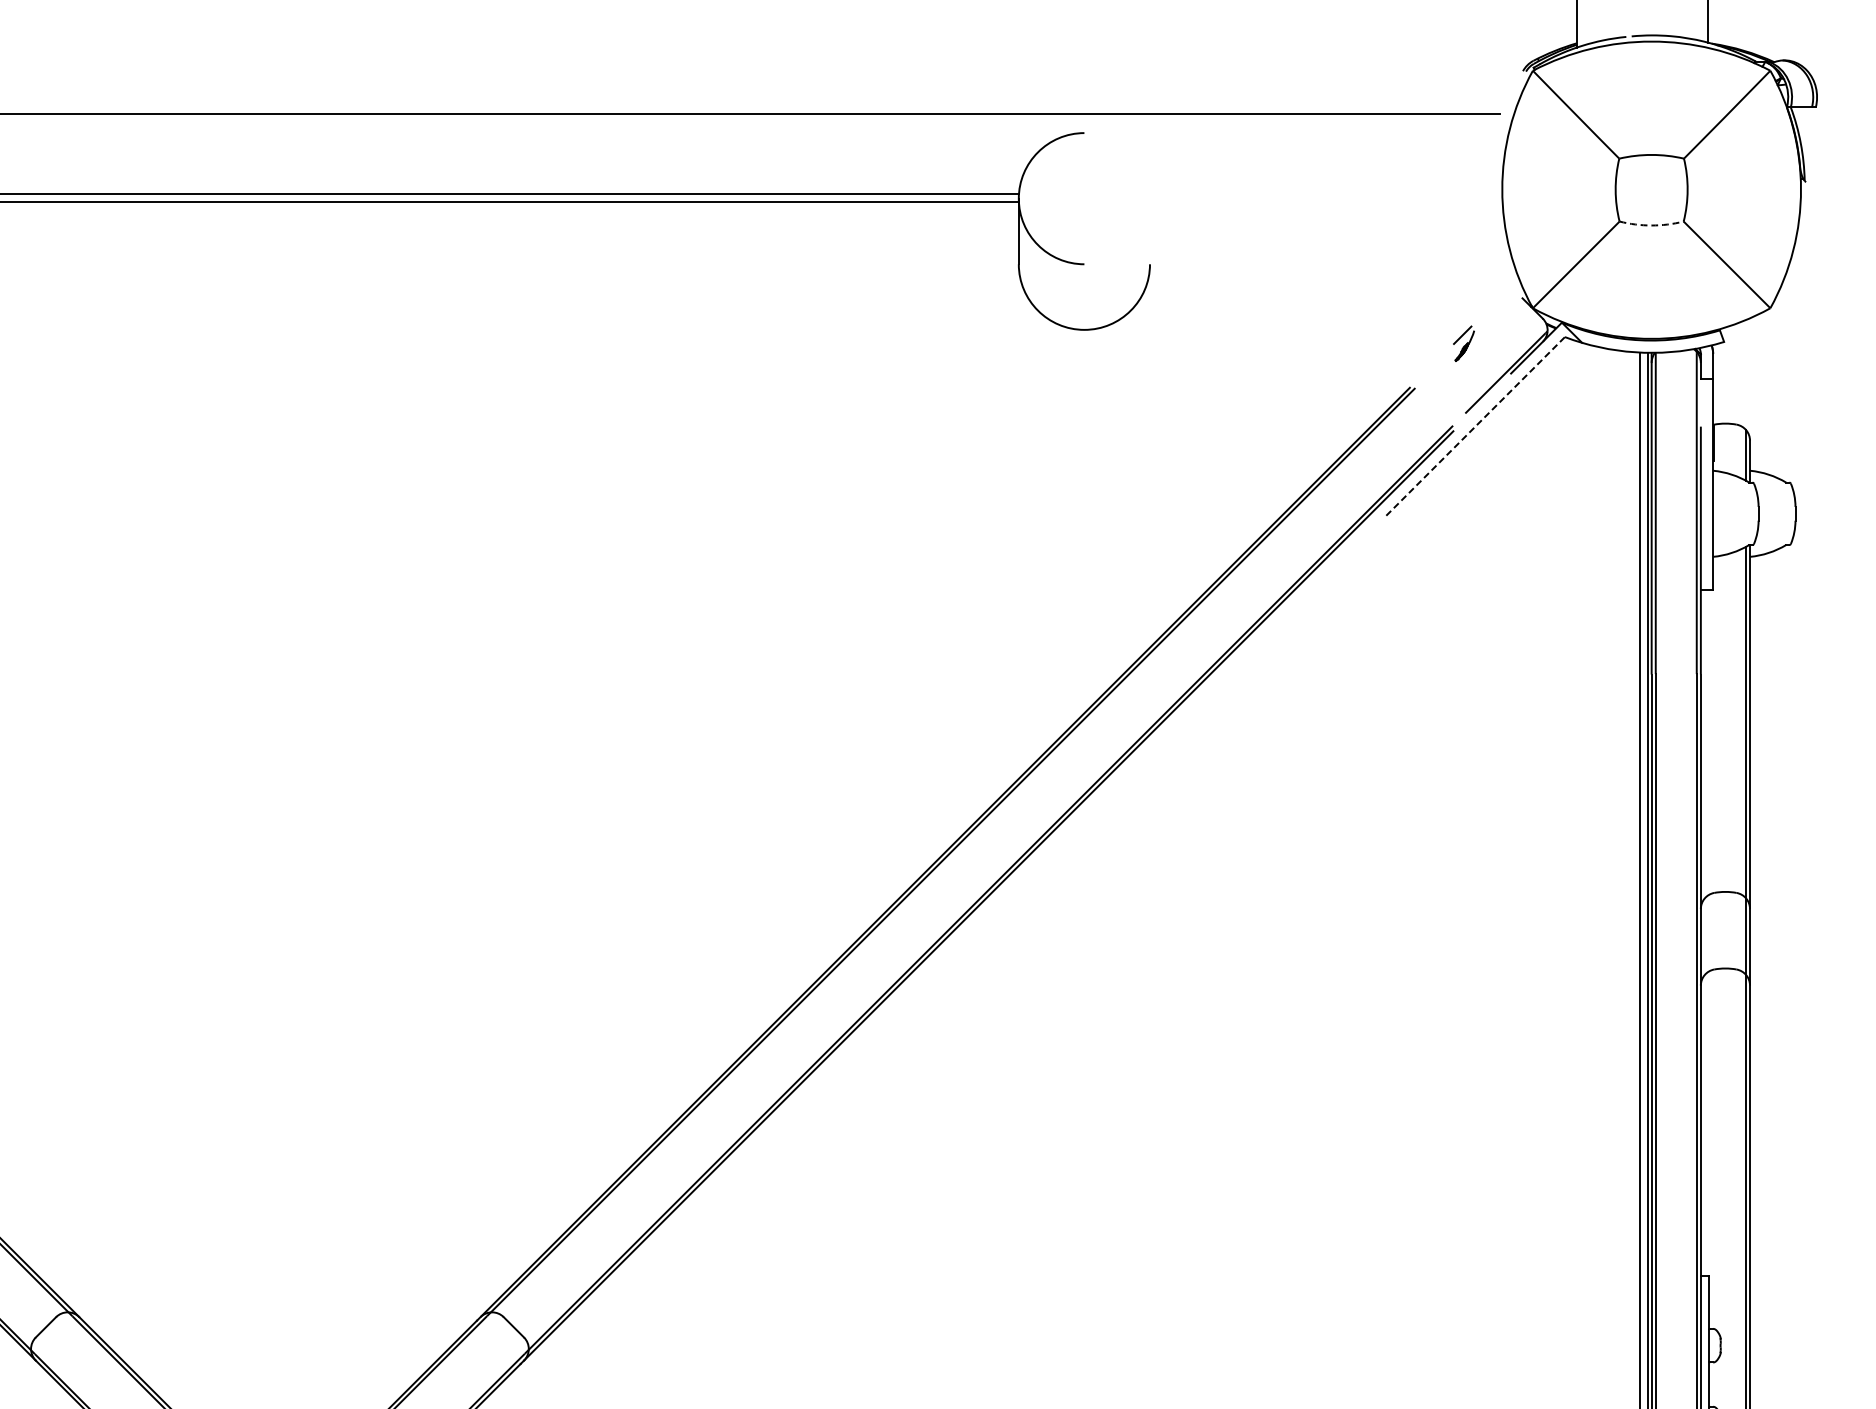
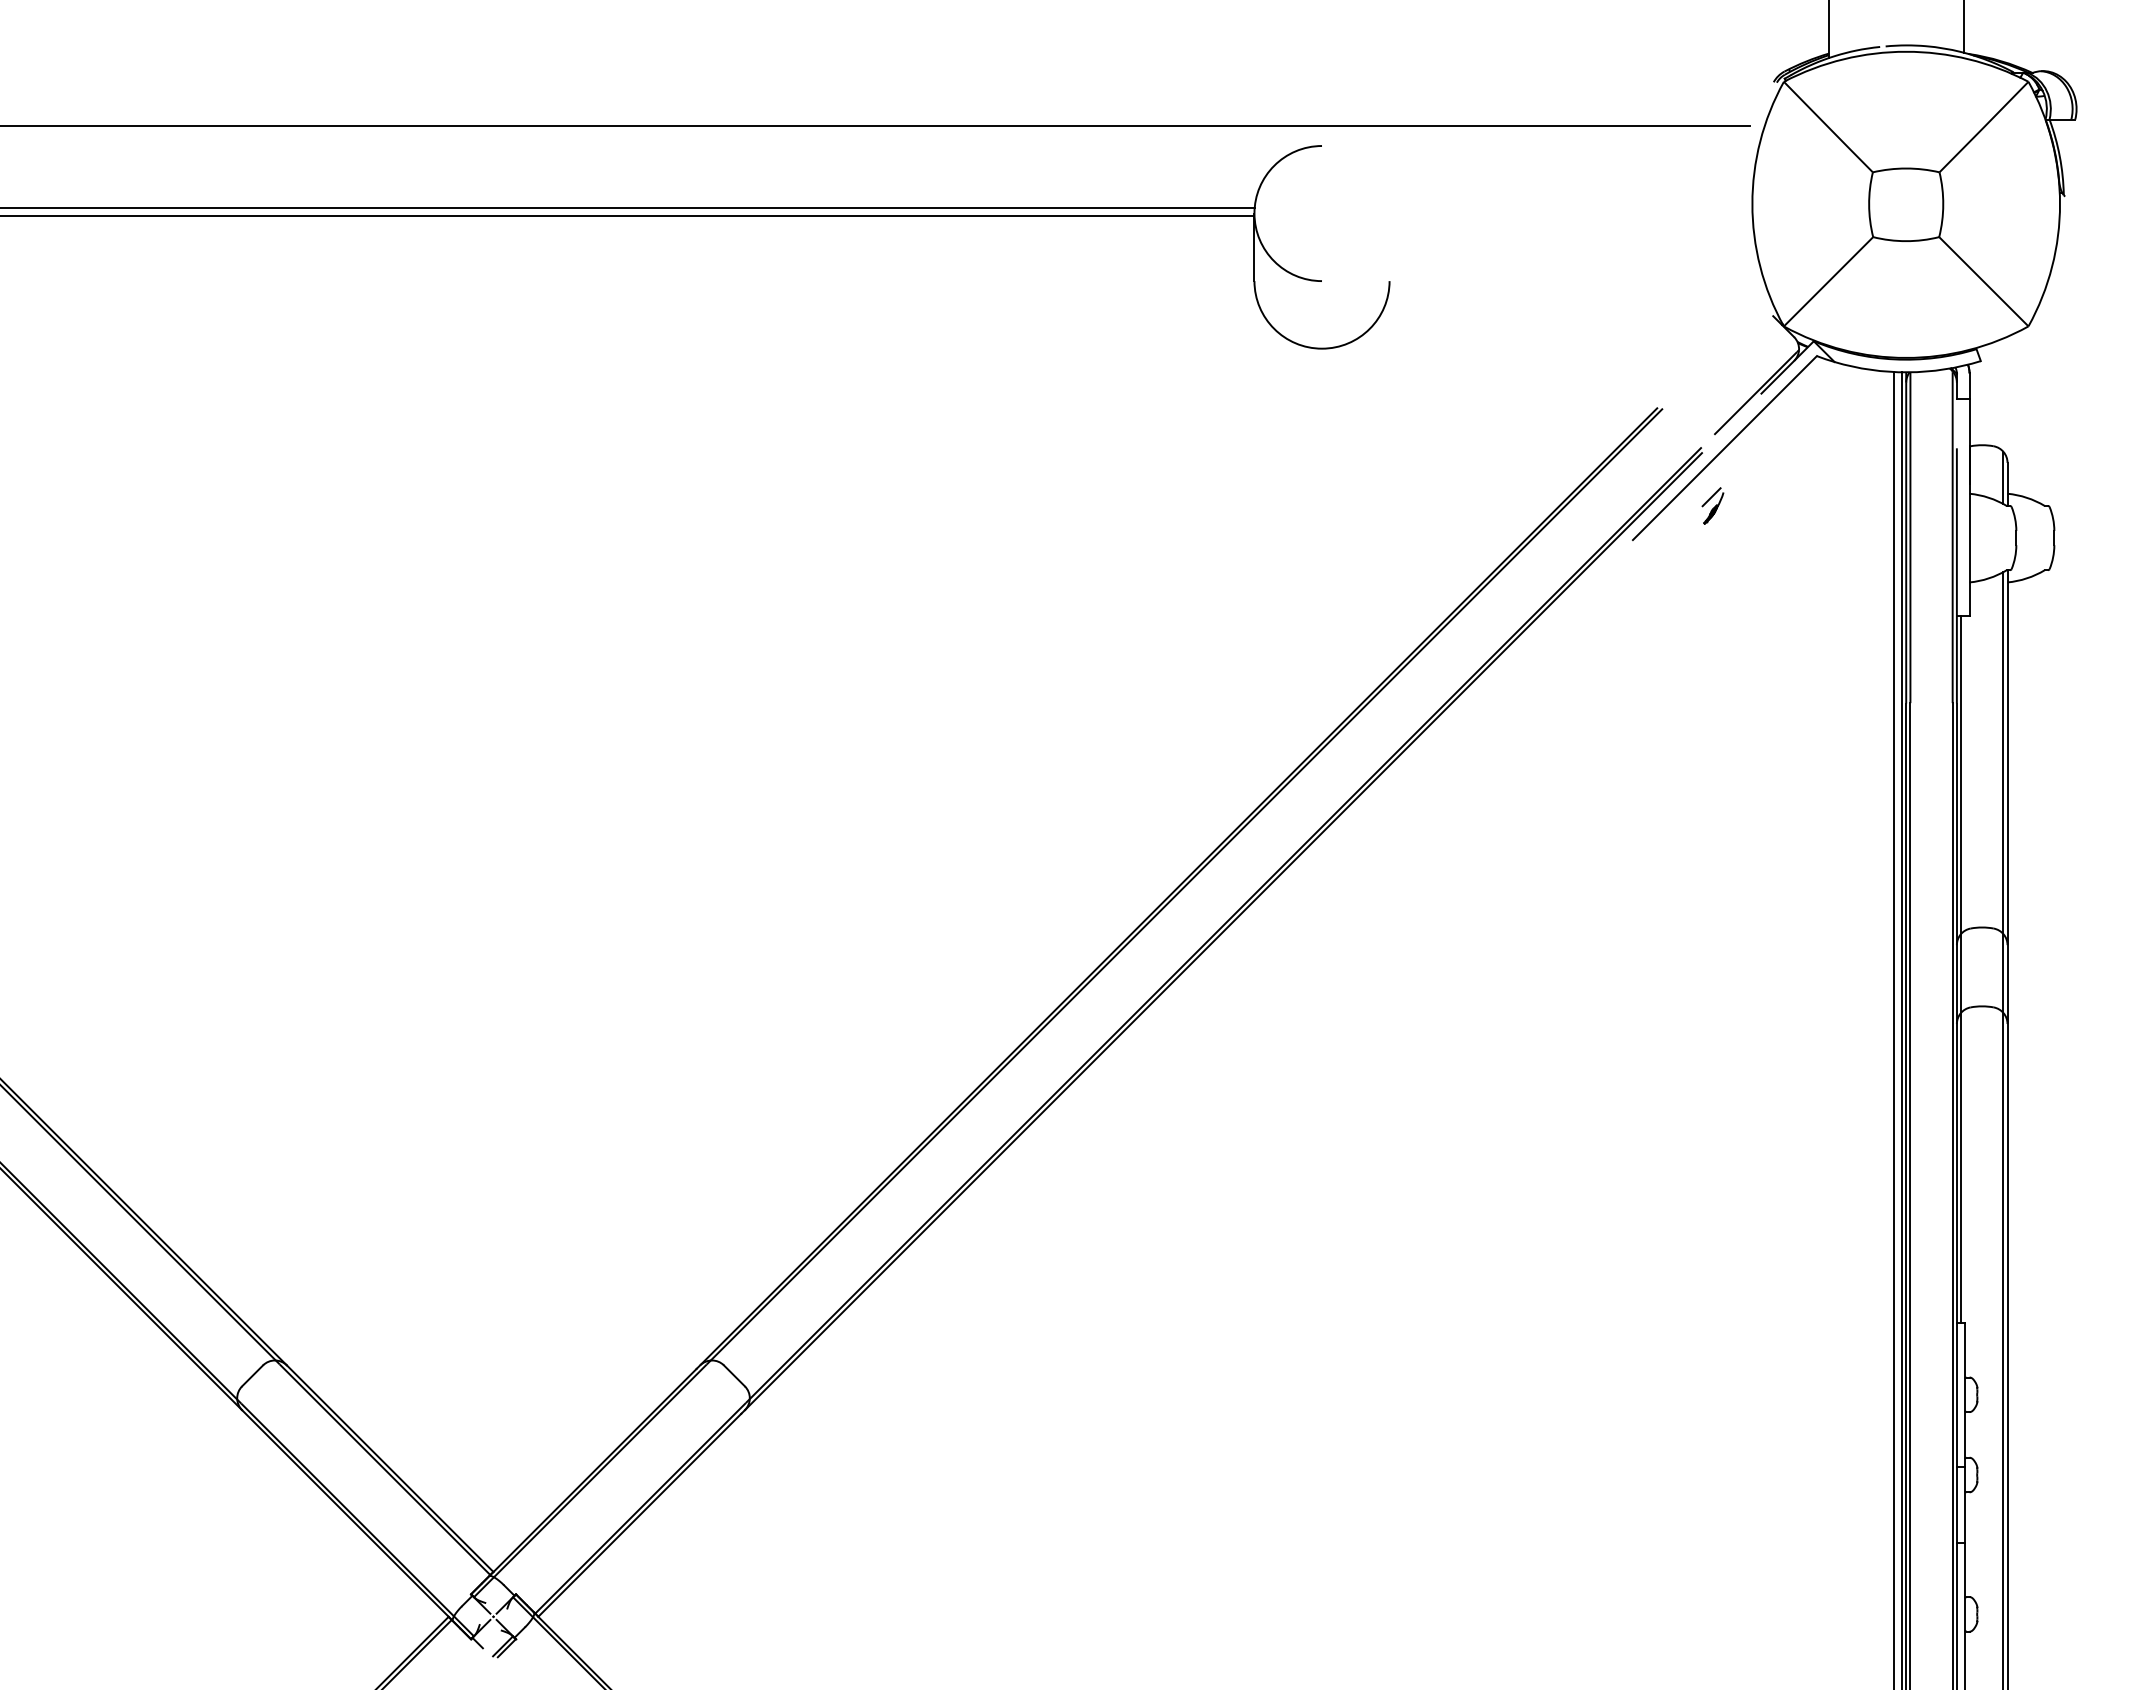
arc: (1651, 225) -> (1906, 241), dashed -> solid
part: (1463, 343) -> (1712, 505), moved
line: (1476, 425) -> (1725, 447), dashed -> solid
line: (1705, 932) -> (1961, 969), added

